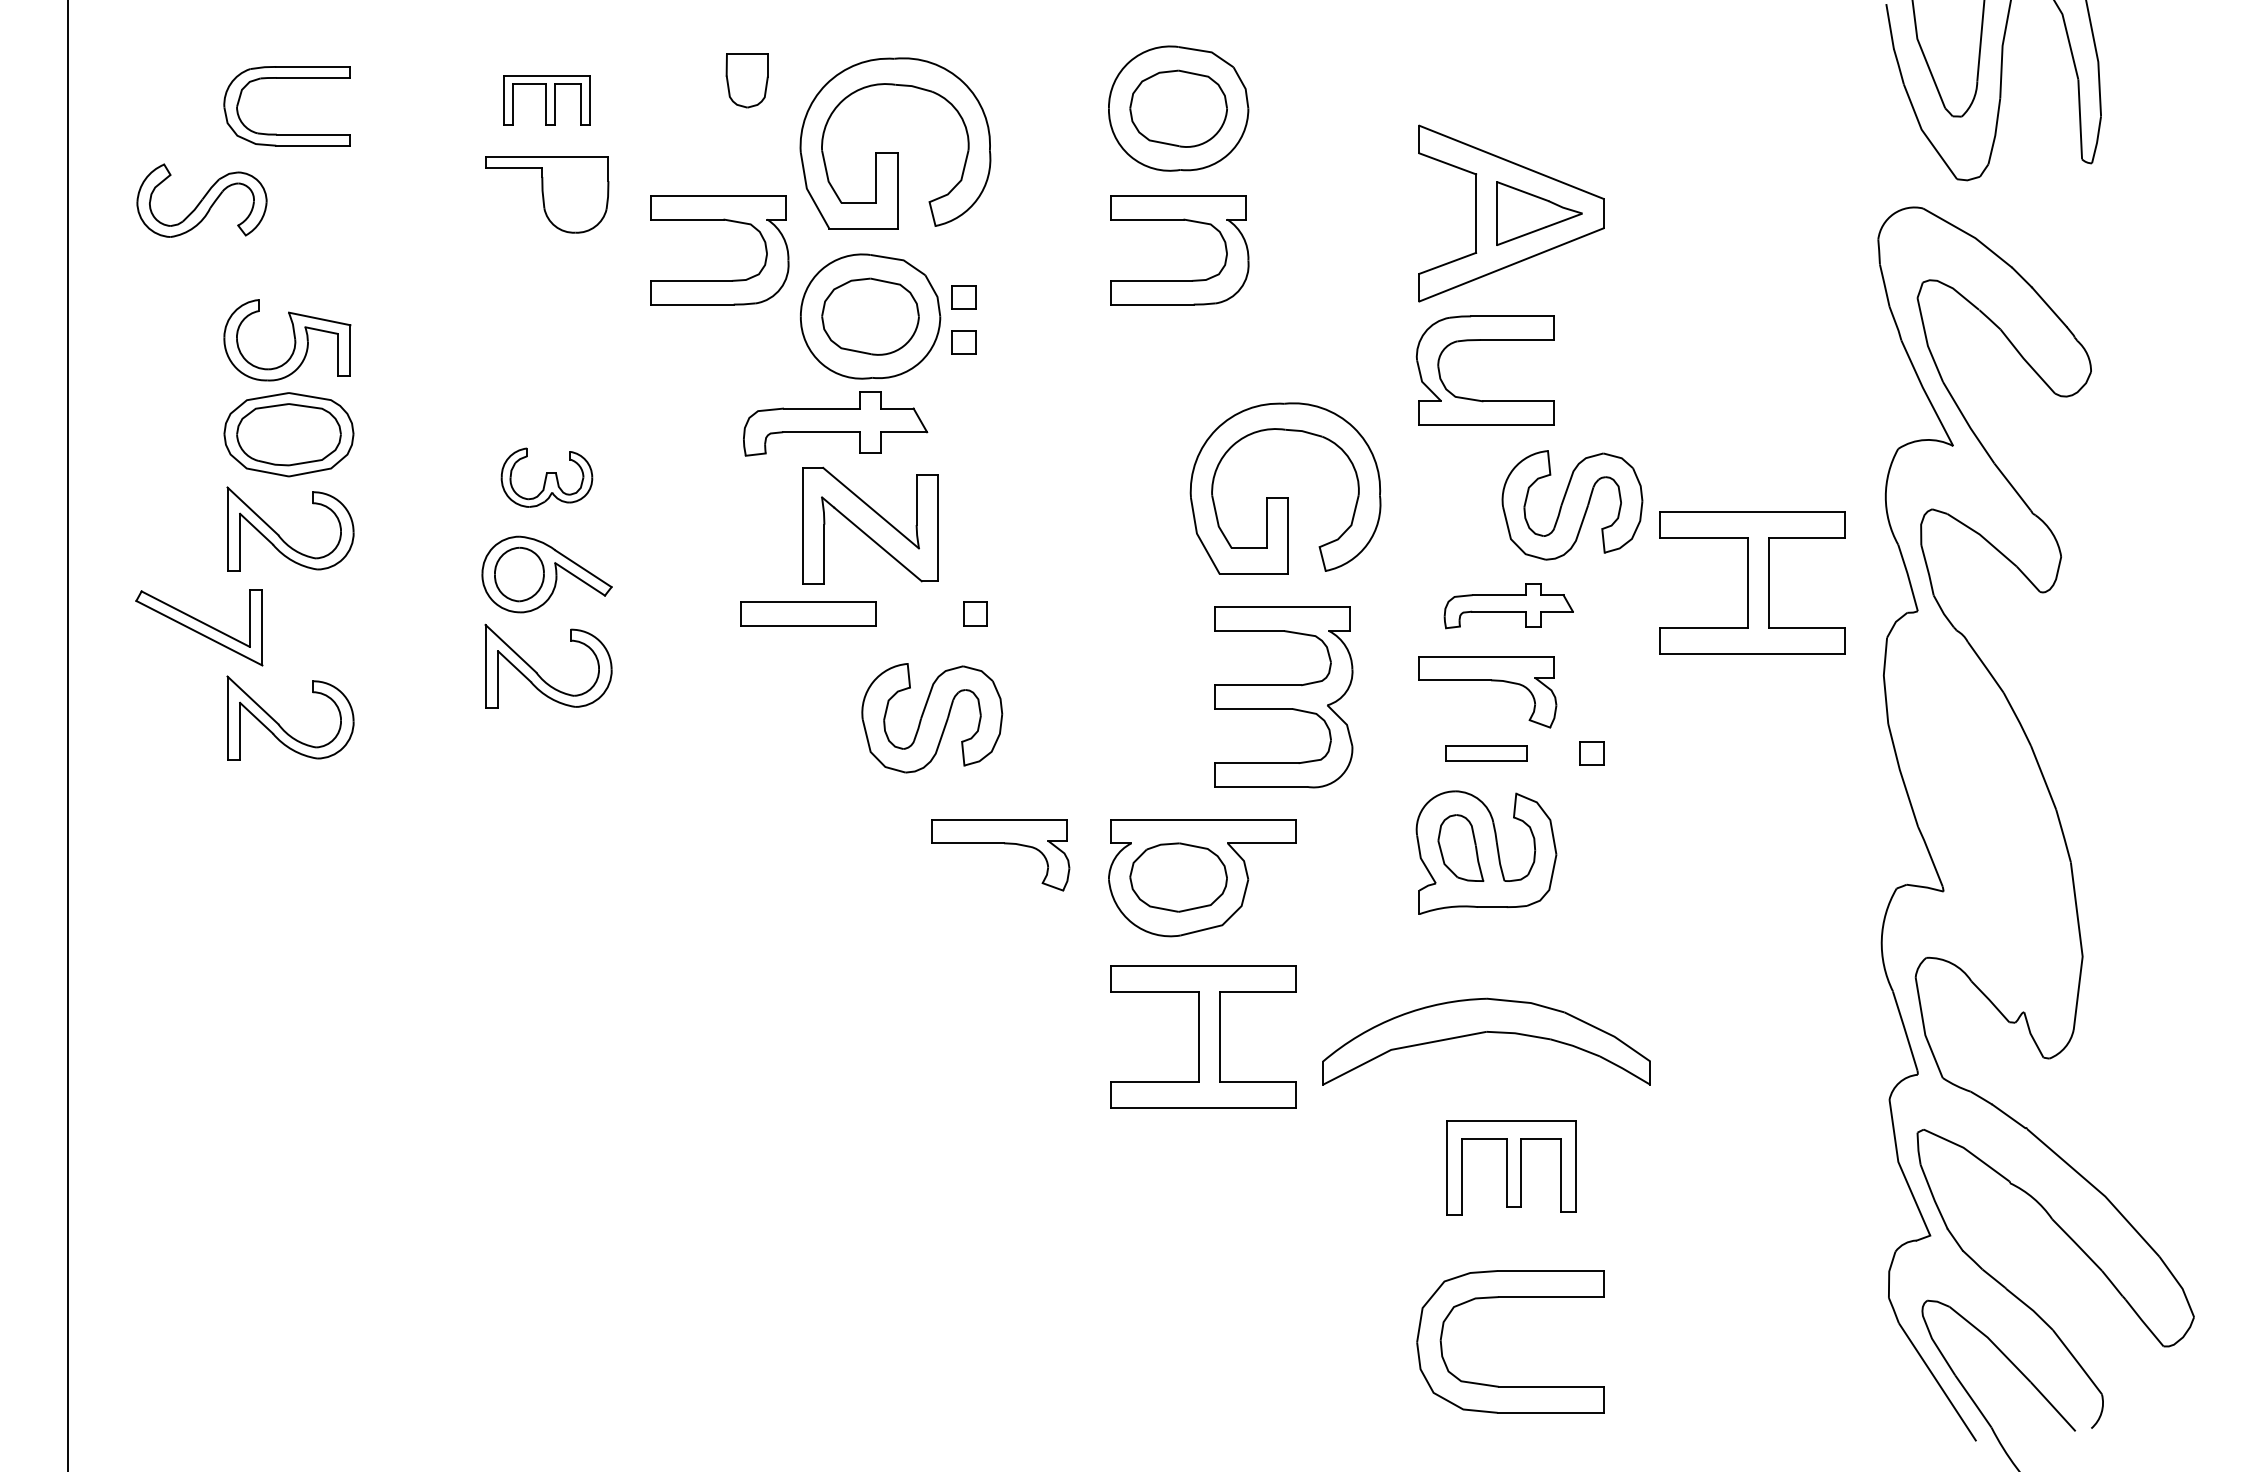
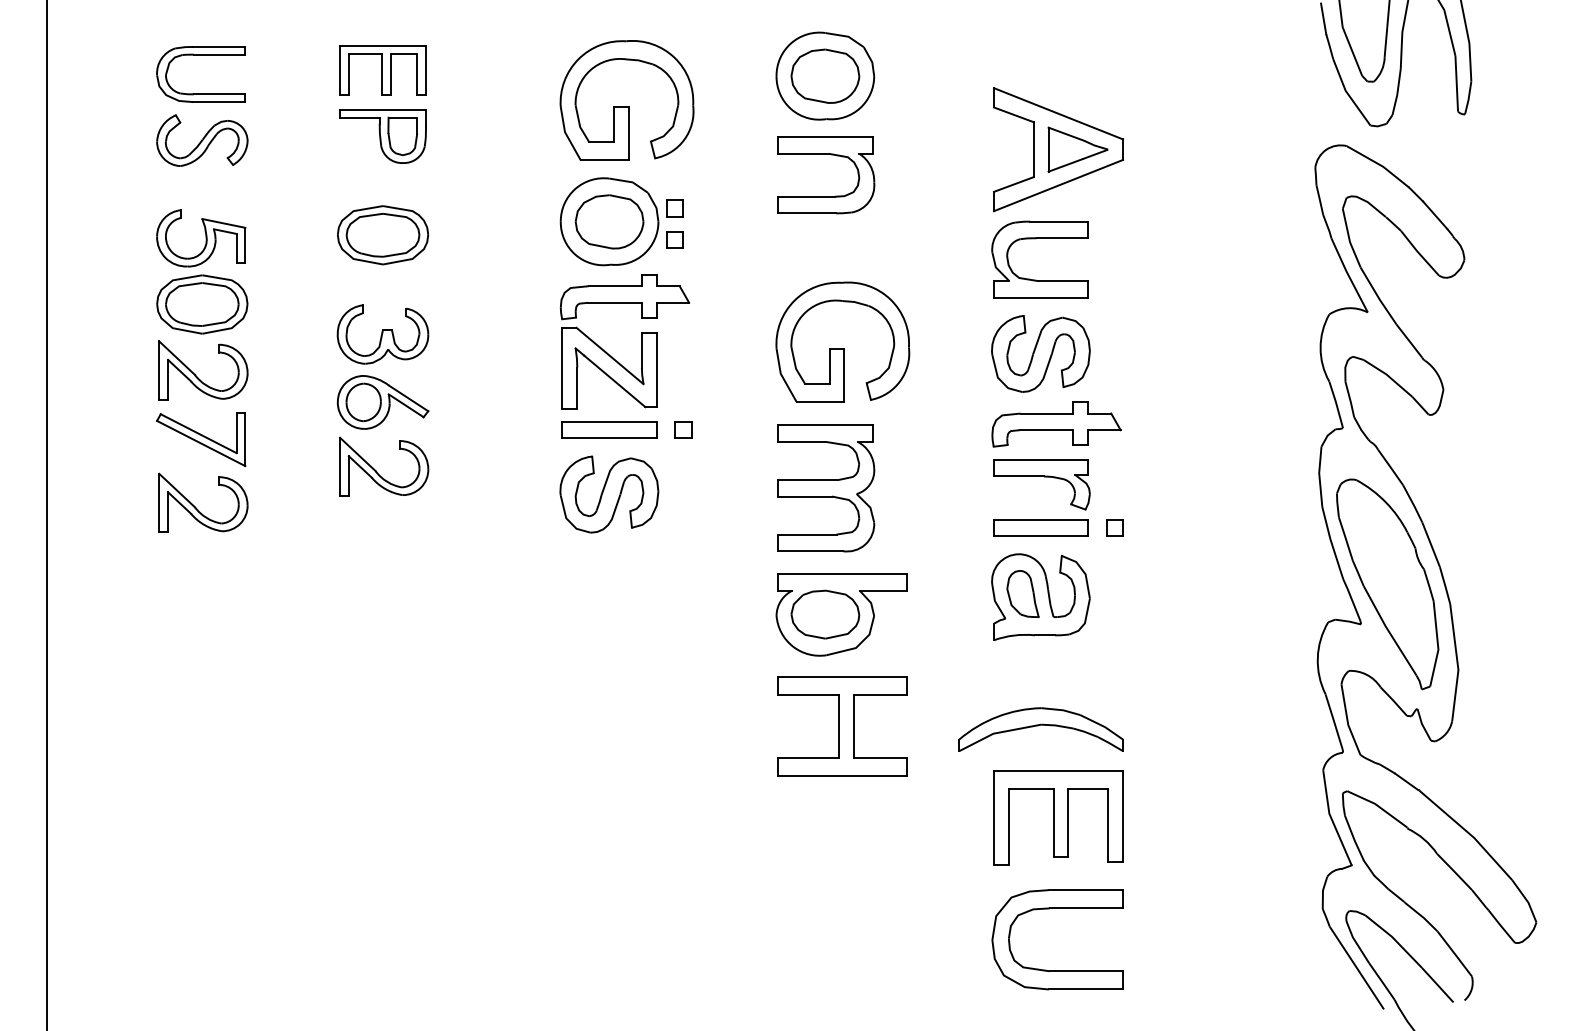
part: (746, 80) -> (402, 136), moved
part: (546, 100) -> (382, 70), size x1.43
part: (201, 200) -> (201, 140), moved
part: (719, 220) -> (503, 154), removed
part: (546, 335) -> (382, 235), added
part: (835, 423) -> (624, 296), moved
part: (546, 477) -> (382, 334), size x1.43
part: (1285, 497) -> (842, 348), moved
part: (1572, 505) -> (1040, 354), moved
part: (1752, 582) -> (1227, 408), removed
part: (1508, 605) -> (1056, 424), size x1.43
part: (808, 613) -> (609, 429), moved
part: (199, 627) -> (201, 439), moved
part: (1283, 697) -> (825, 488), moved
part: (932, 718) -> (609, 494), moved
part: (1486, 753) -> (1040, 527), size x1.67
part: (1981, 834) -> (1387, 584), added
part: (1004, 844) -> (703, 591), removed
part: (1486, 1041) -> (1040, 729), size x0.71
part: (1511, 1168) -> (1058, 818), size x1.43

